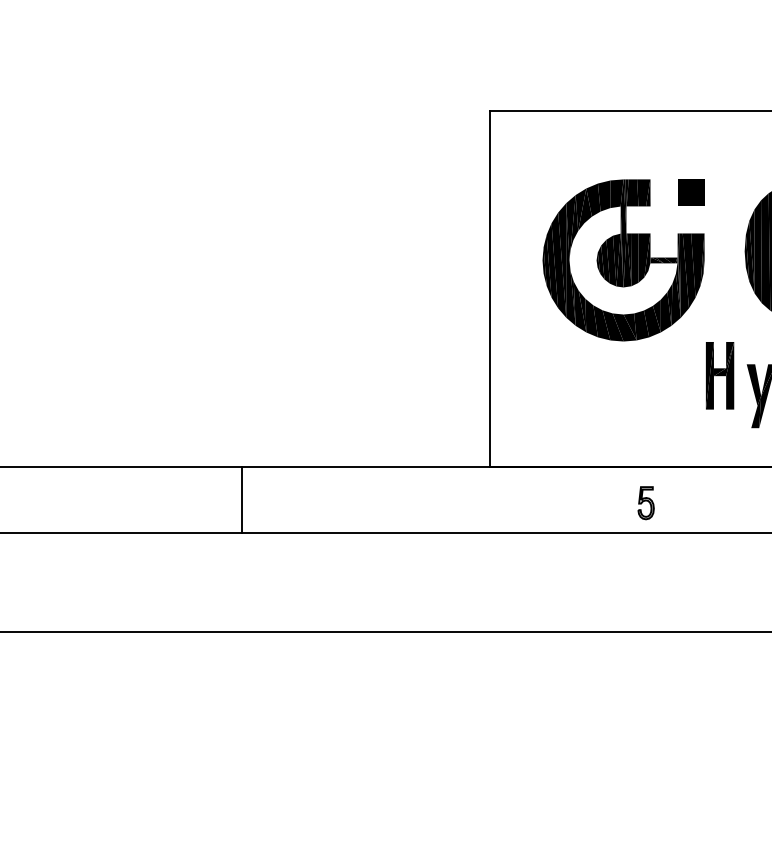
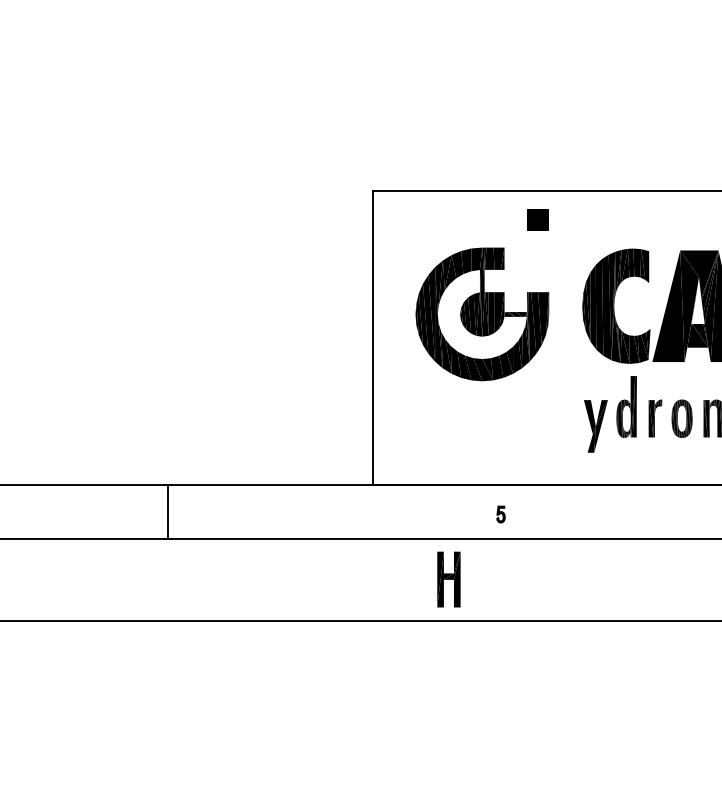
part: (690, 192) -> (537, 219), moved
part: (719, 375) -> (448, 579), moved
part: (645, 503) -> (500, 514), size x0.6

